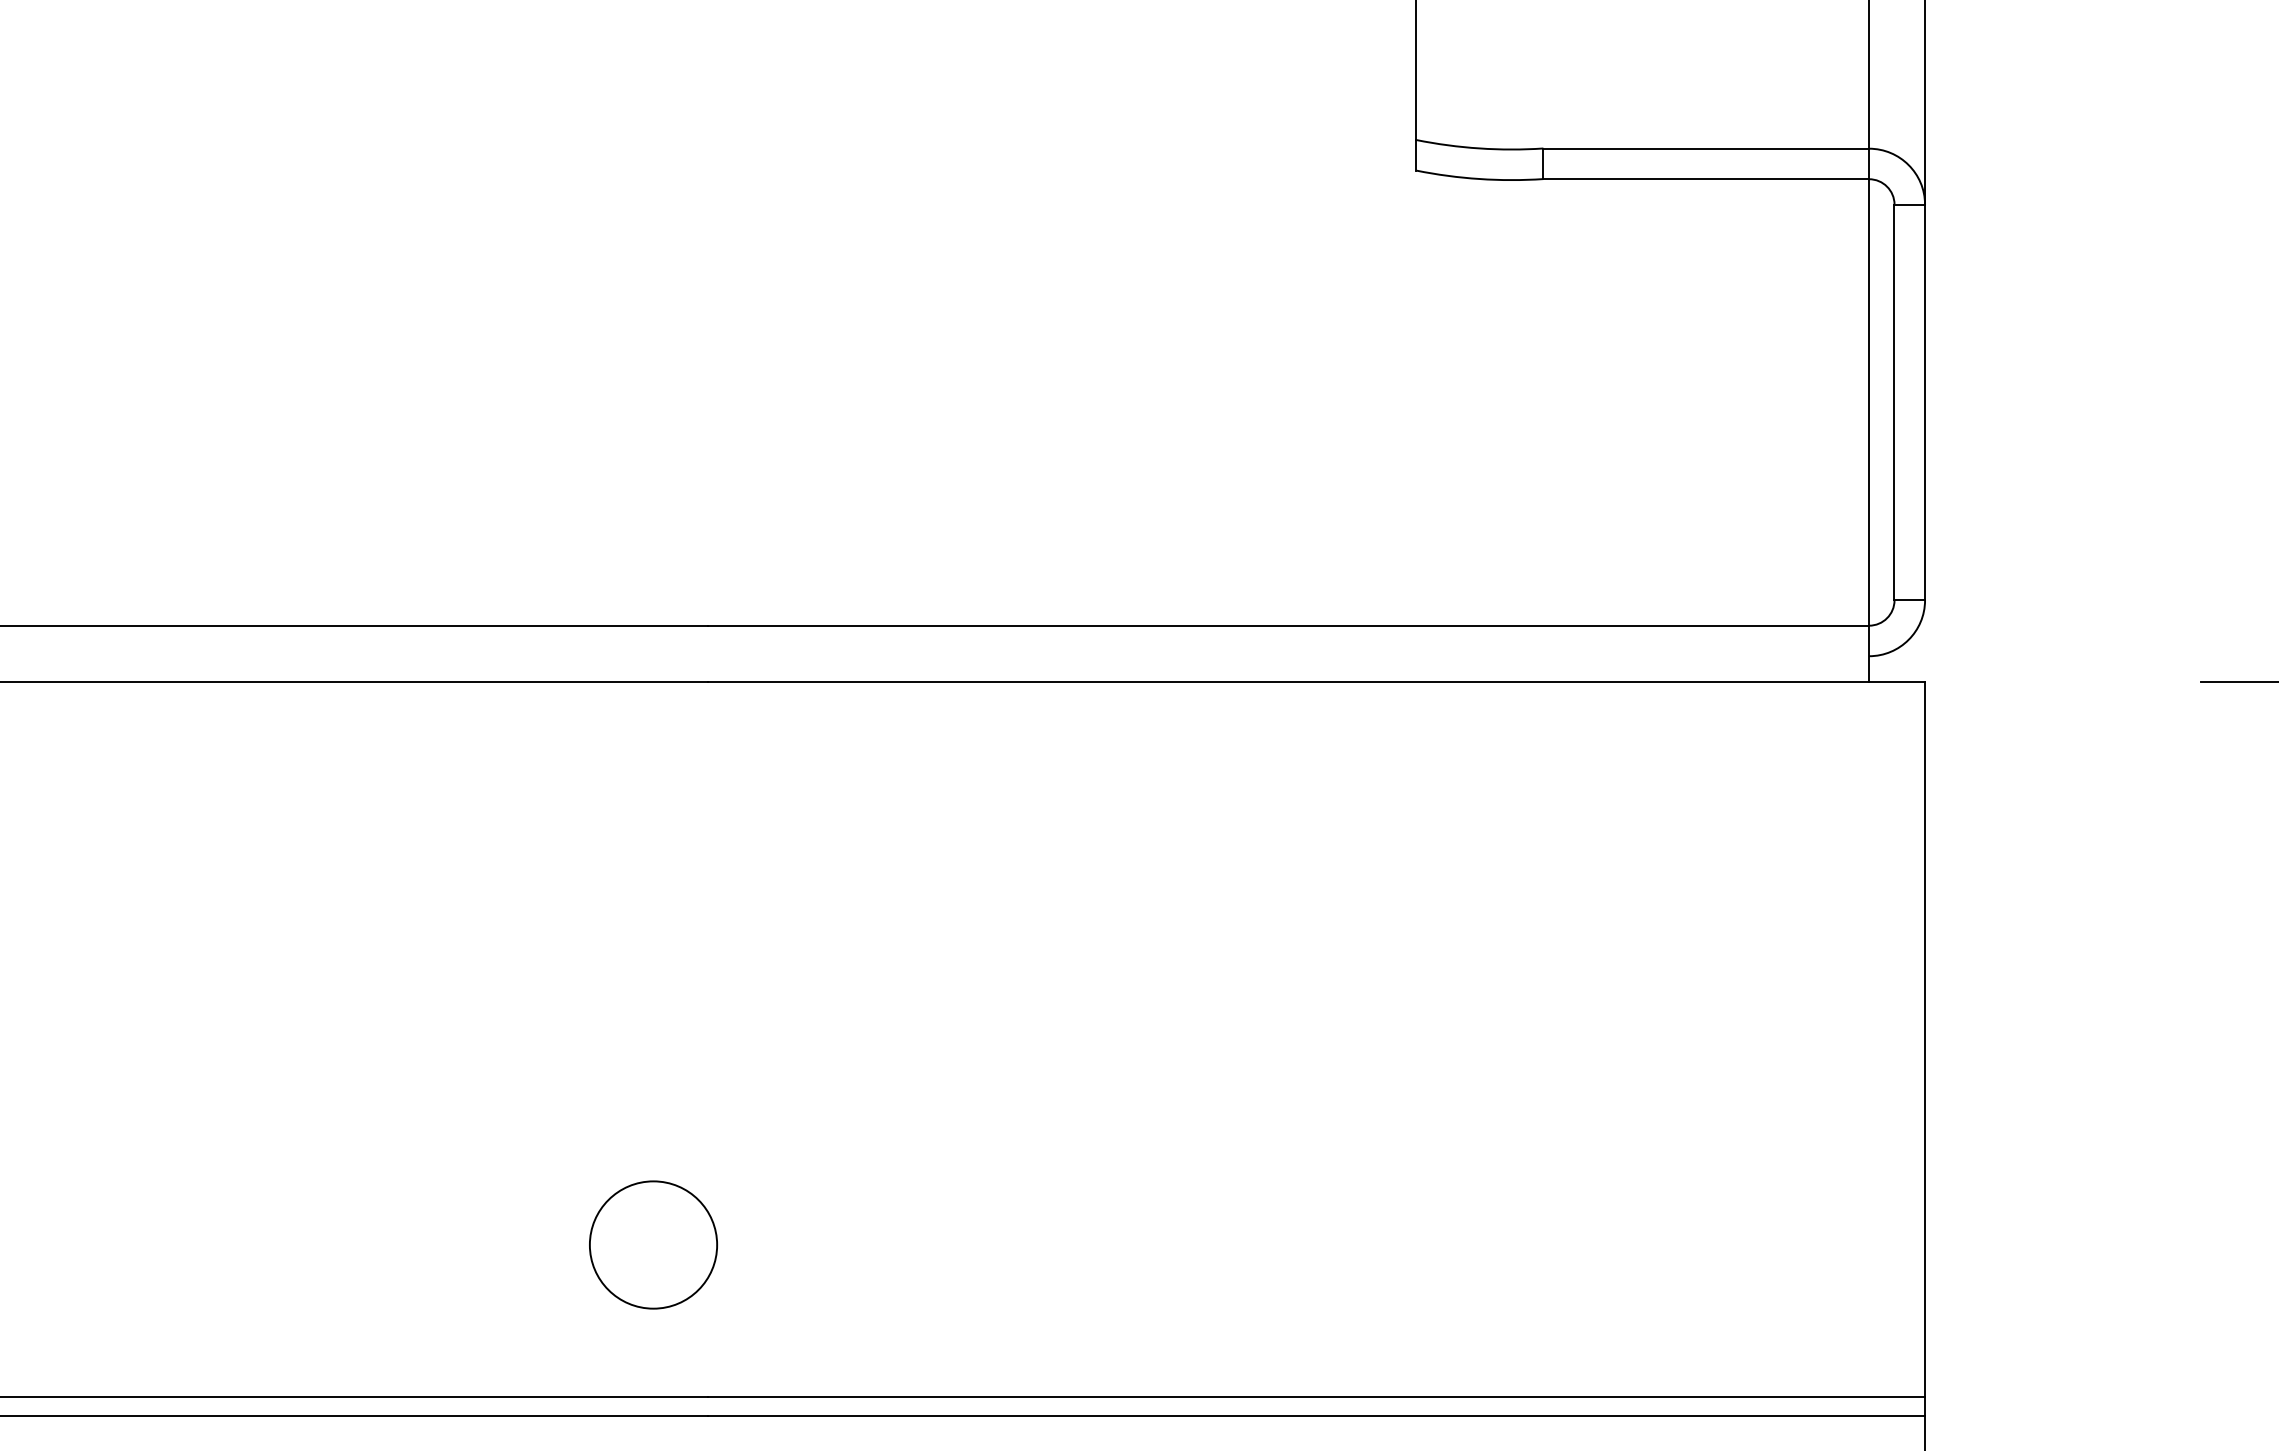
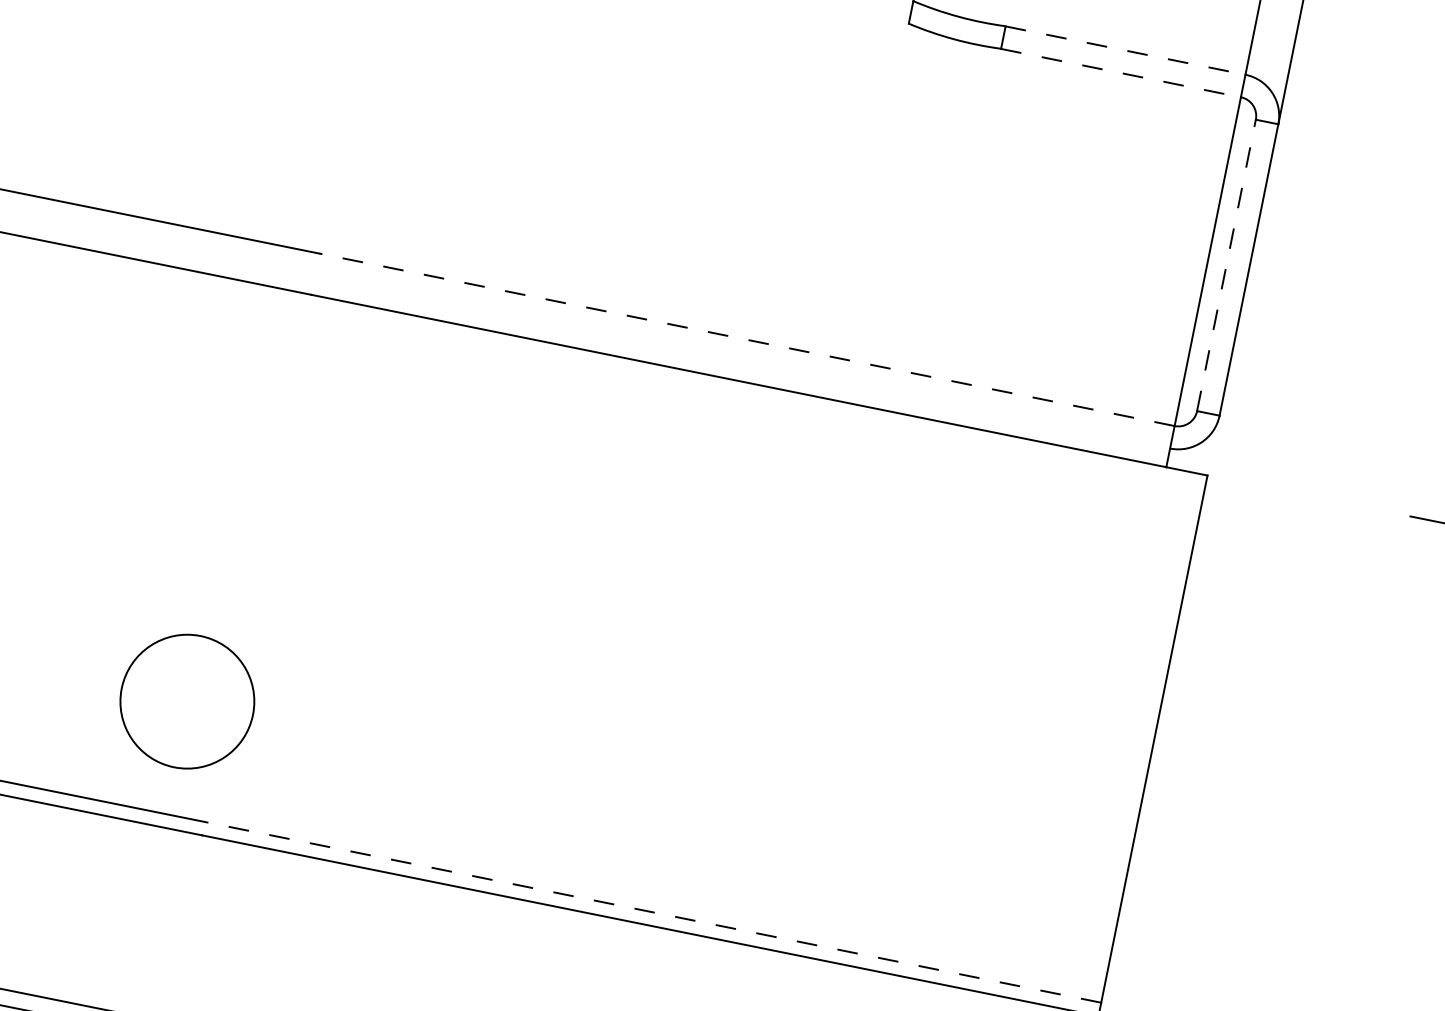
line: (1706, 148) -> (1125, 50), solid -> dashed
line: (1706, 179) -> (1121, 73), solid -> dashed
line: (1894, 402) -> (1226, 265), solid -> dashed
line: (1288, 625) -> (747, 339), solid -> dashed
circle: (653, 1244) -> (187, 701), size x1.4
line: (1316, 1397) -> (653, 912), solid -> dashed

